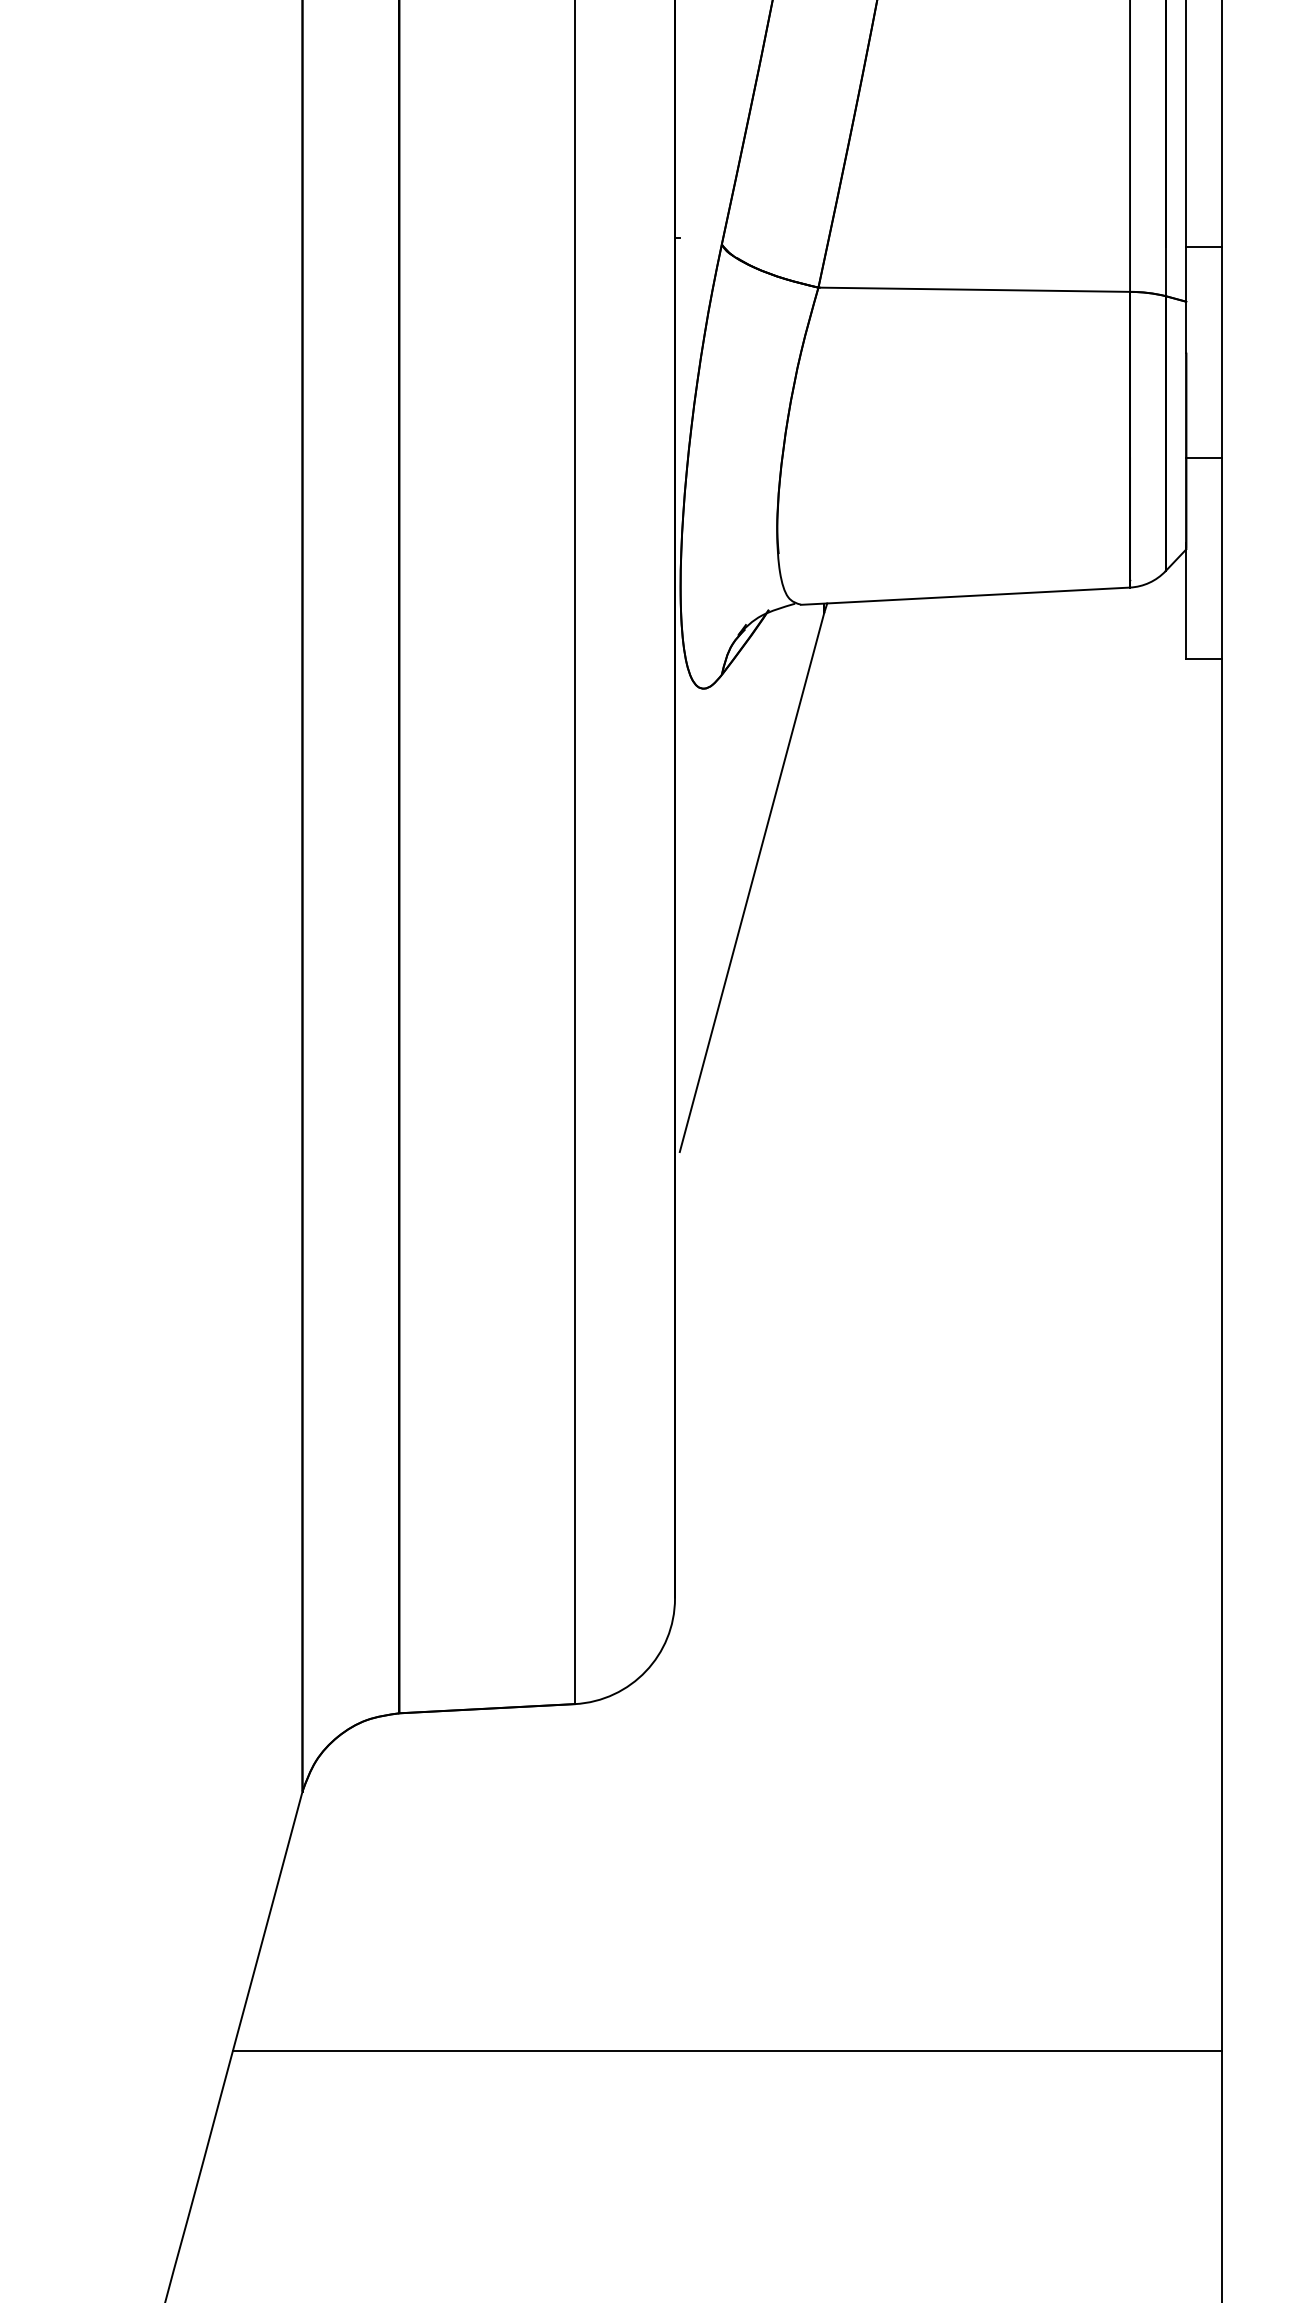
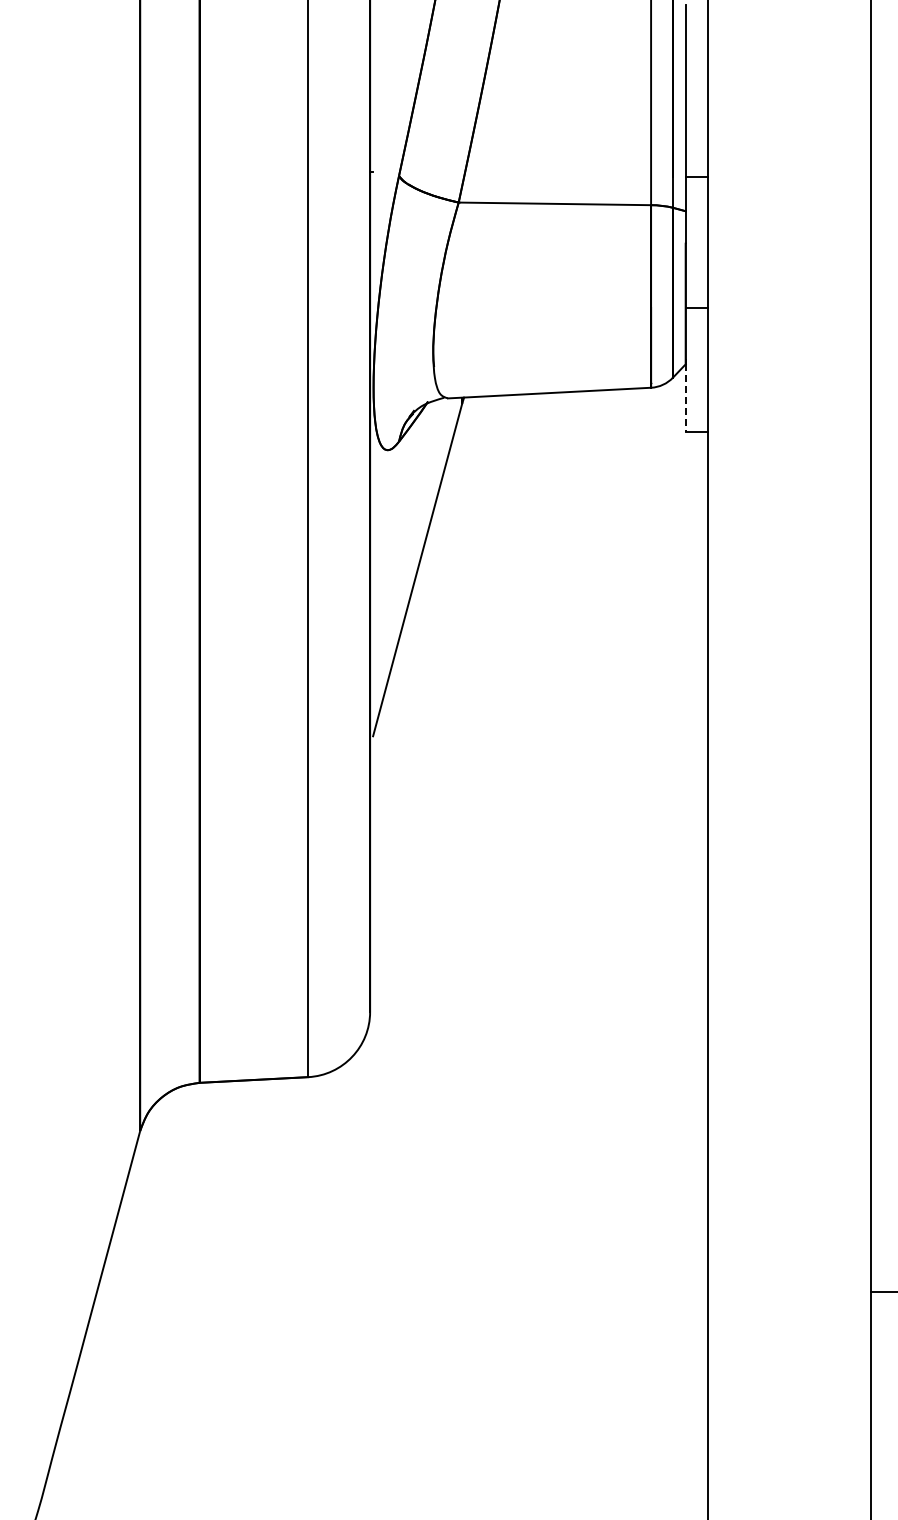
line: (1185, 603) -> (685, 397), solid -> dashed
line: (727, 2051) -> (402, 1291), removed

